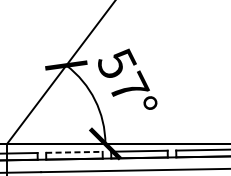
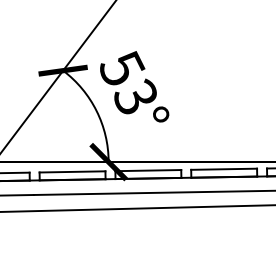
text: (130, 86) -> (137, 95), 57° -> 53°
line: (74, 151) -> (72, 171), dashed -> solid

